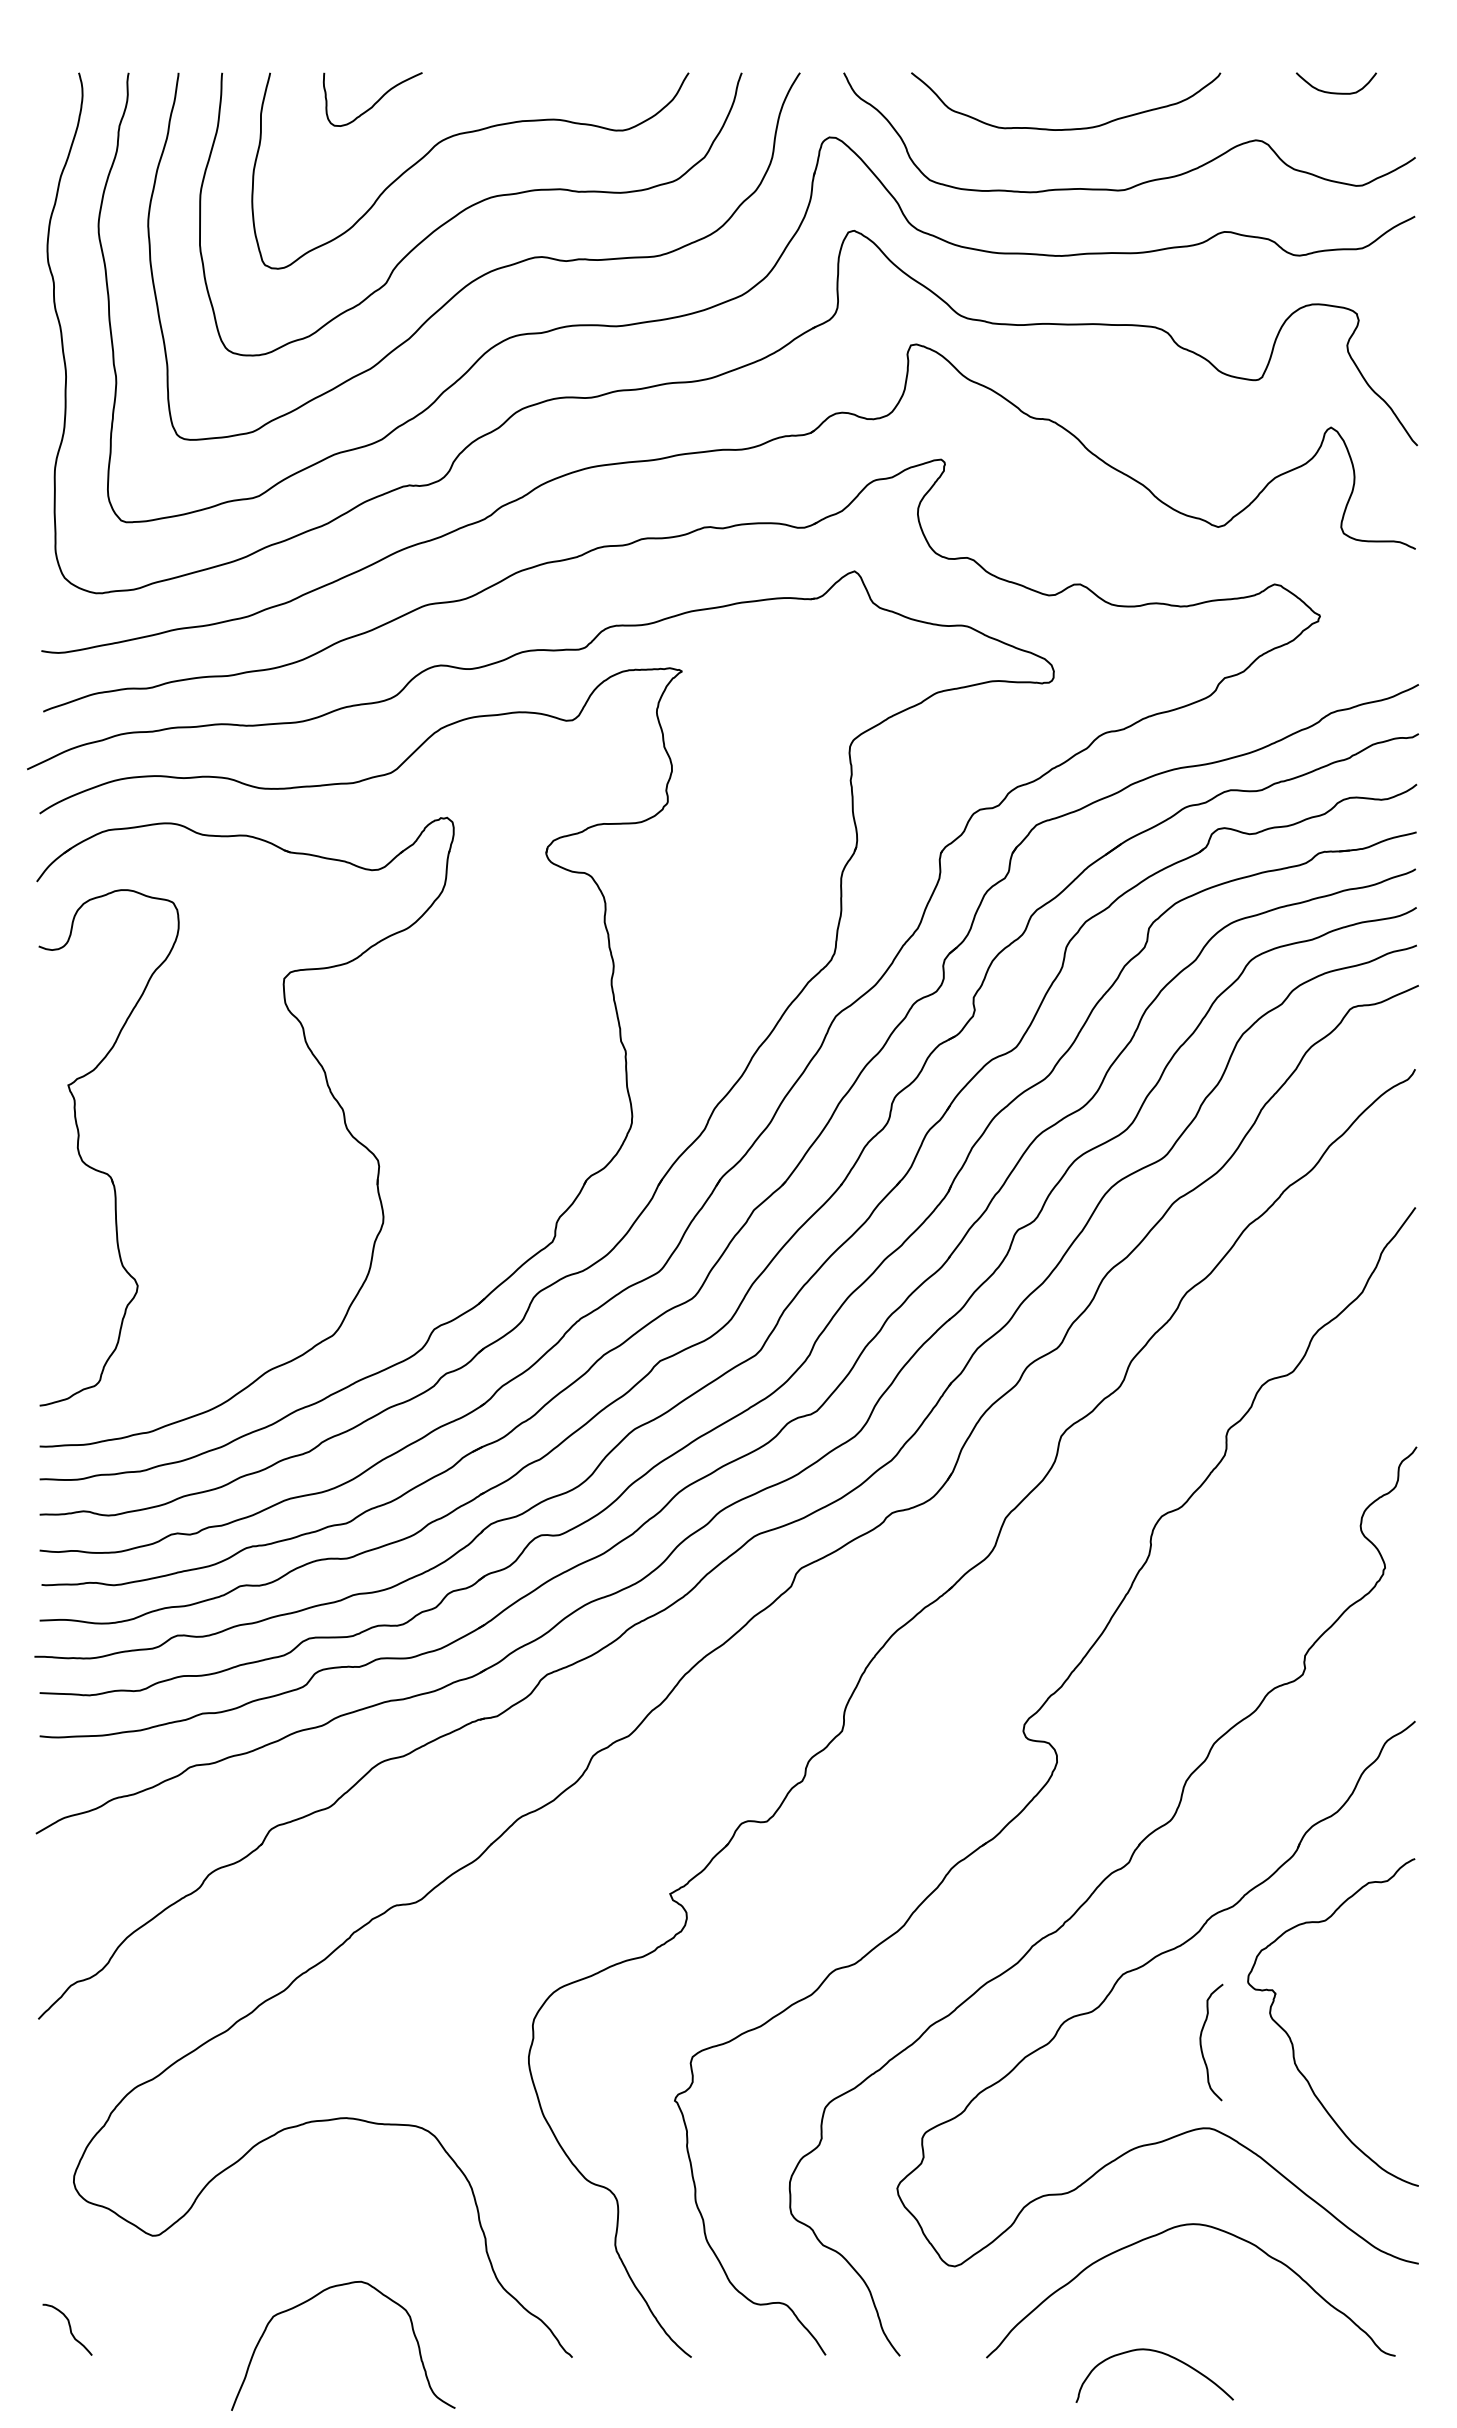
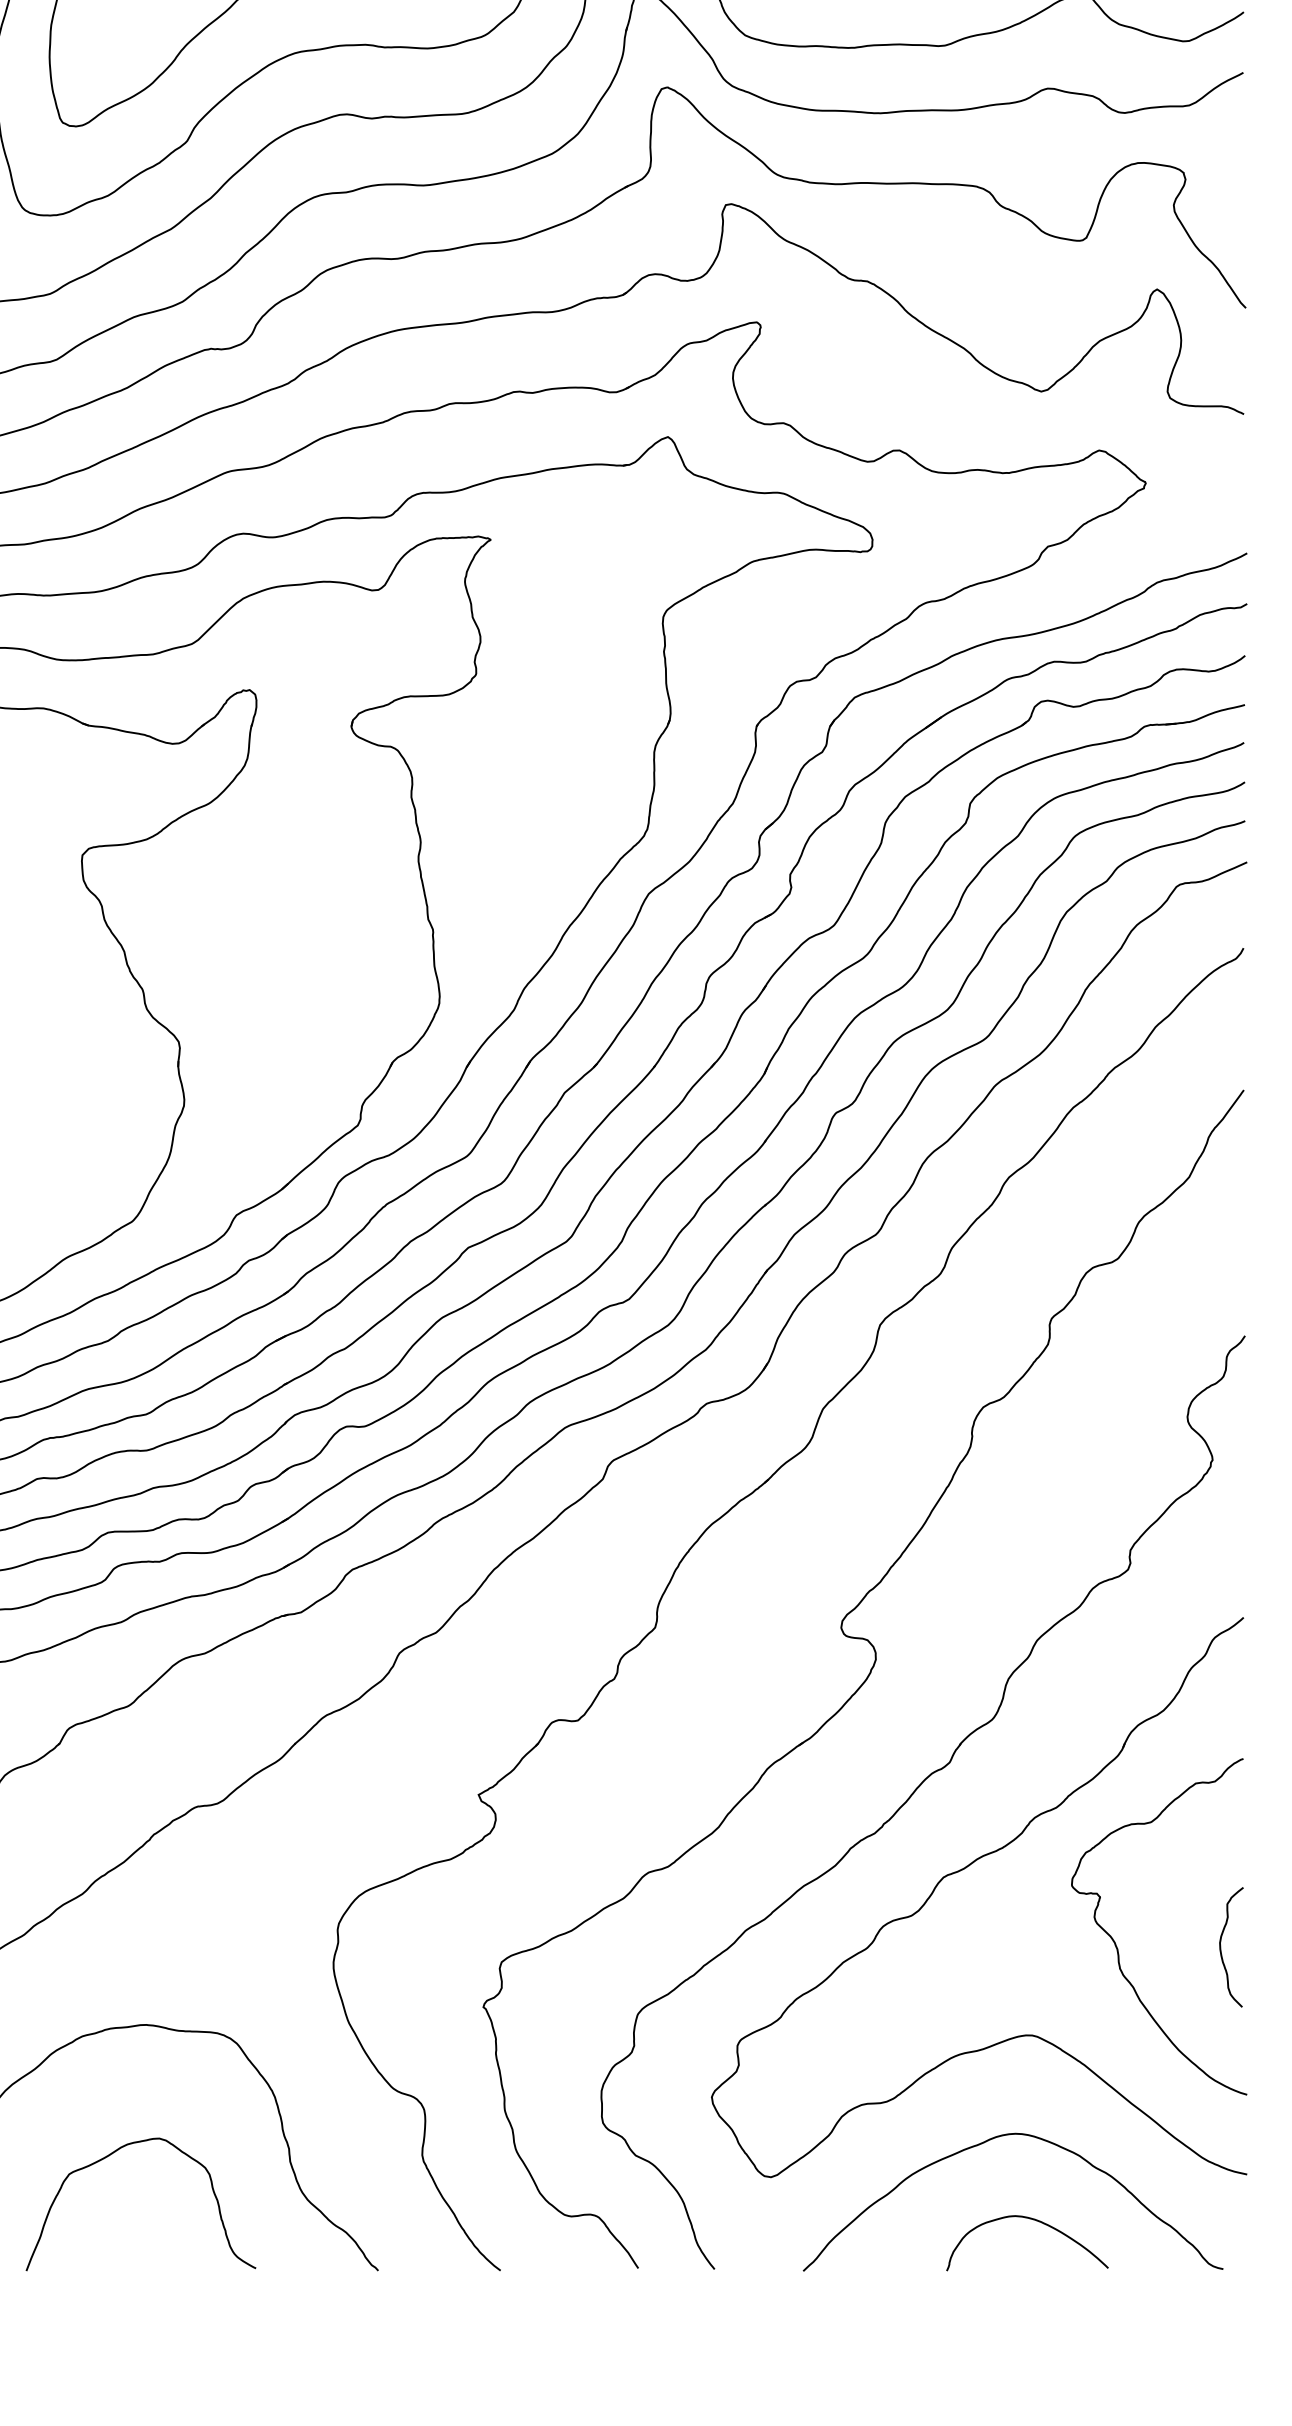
curve: (1201, 2042) -> (1221, 1947), moved
curve: (315, 2297) -> (112, 2154), moved
curve: (1160, 2353) -> (1033, 2220), moved

